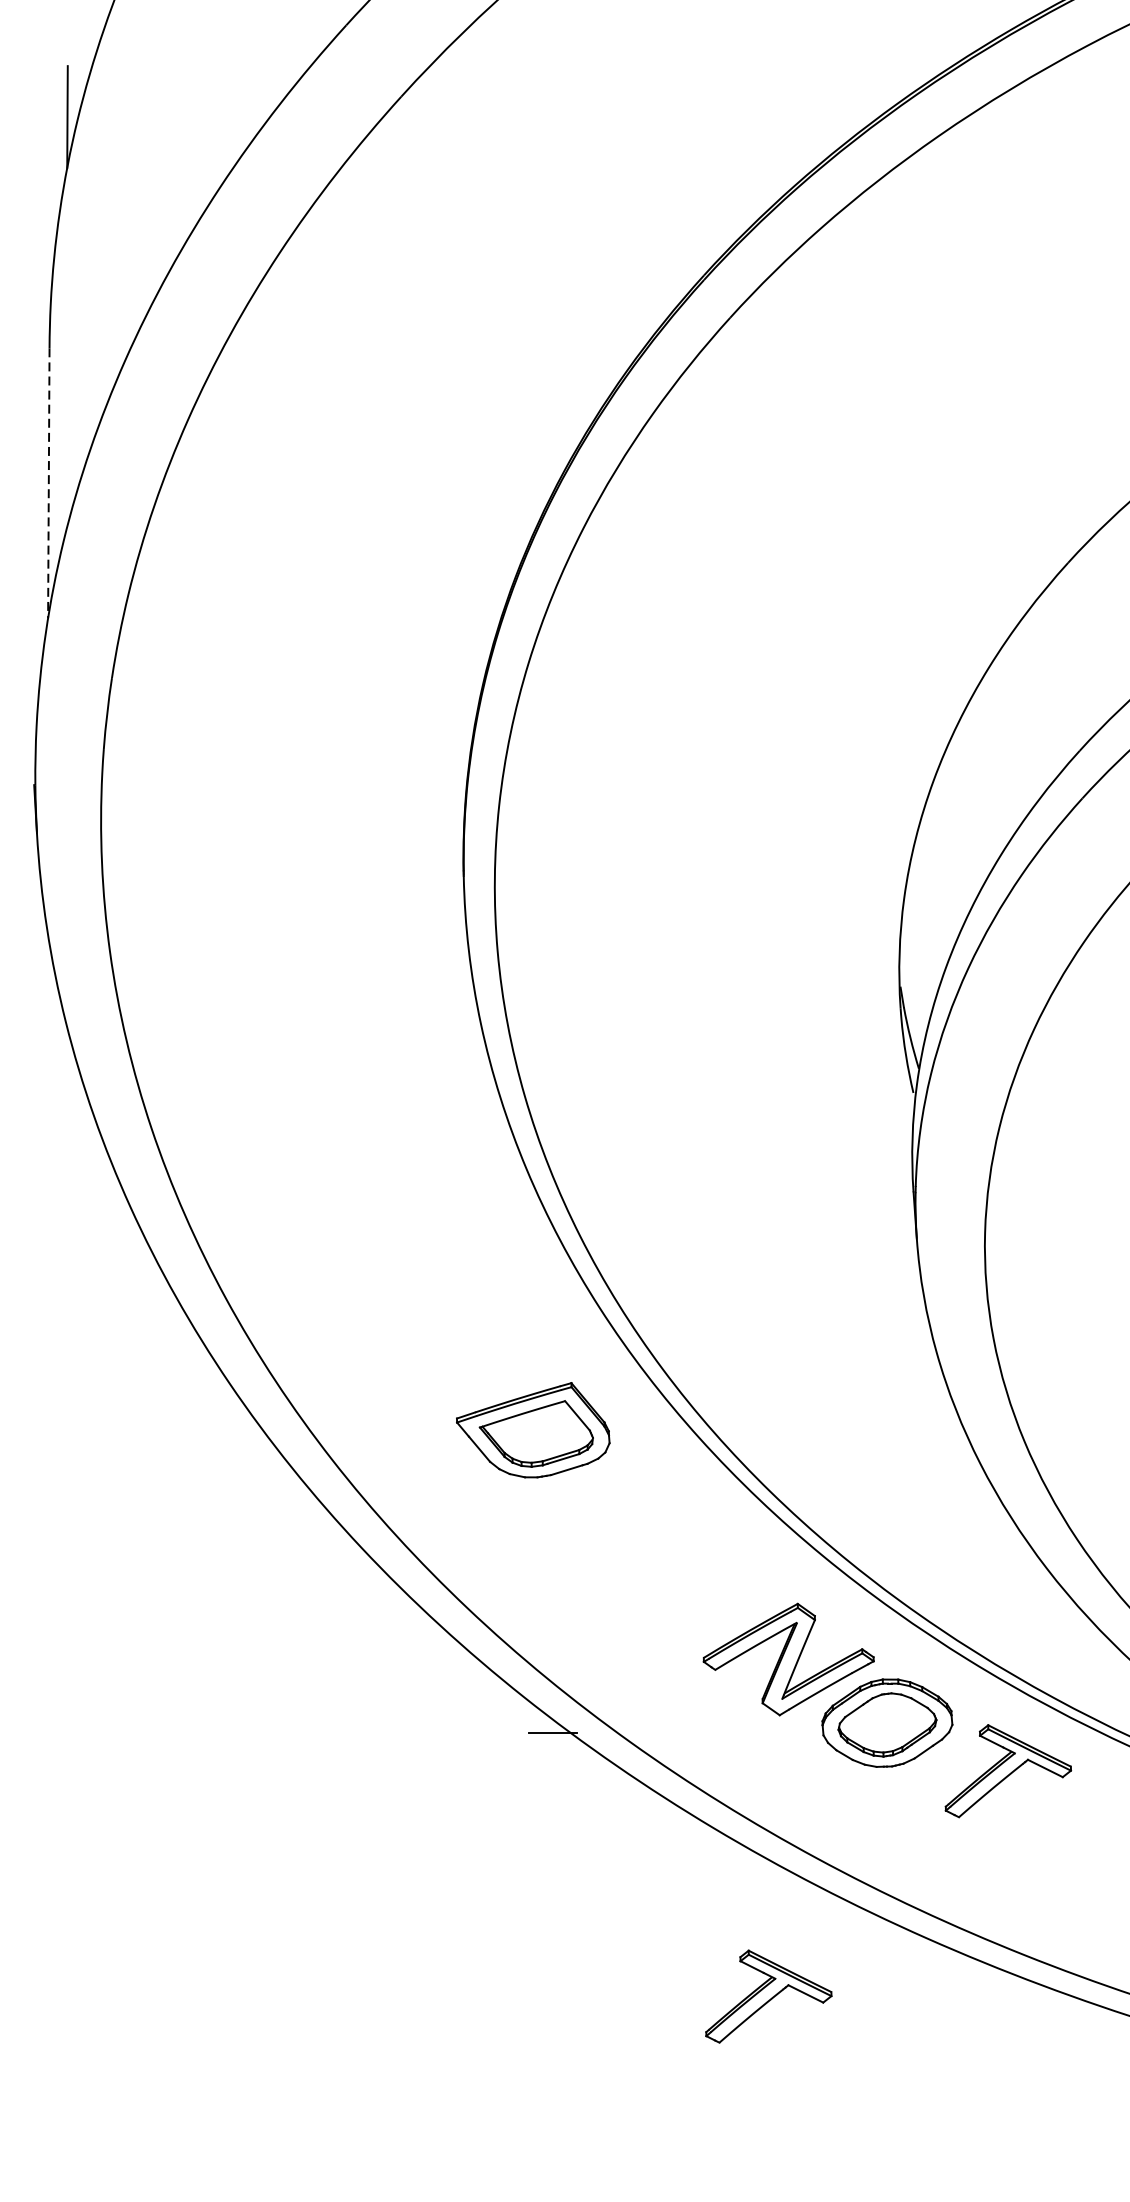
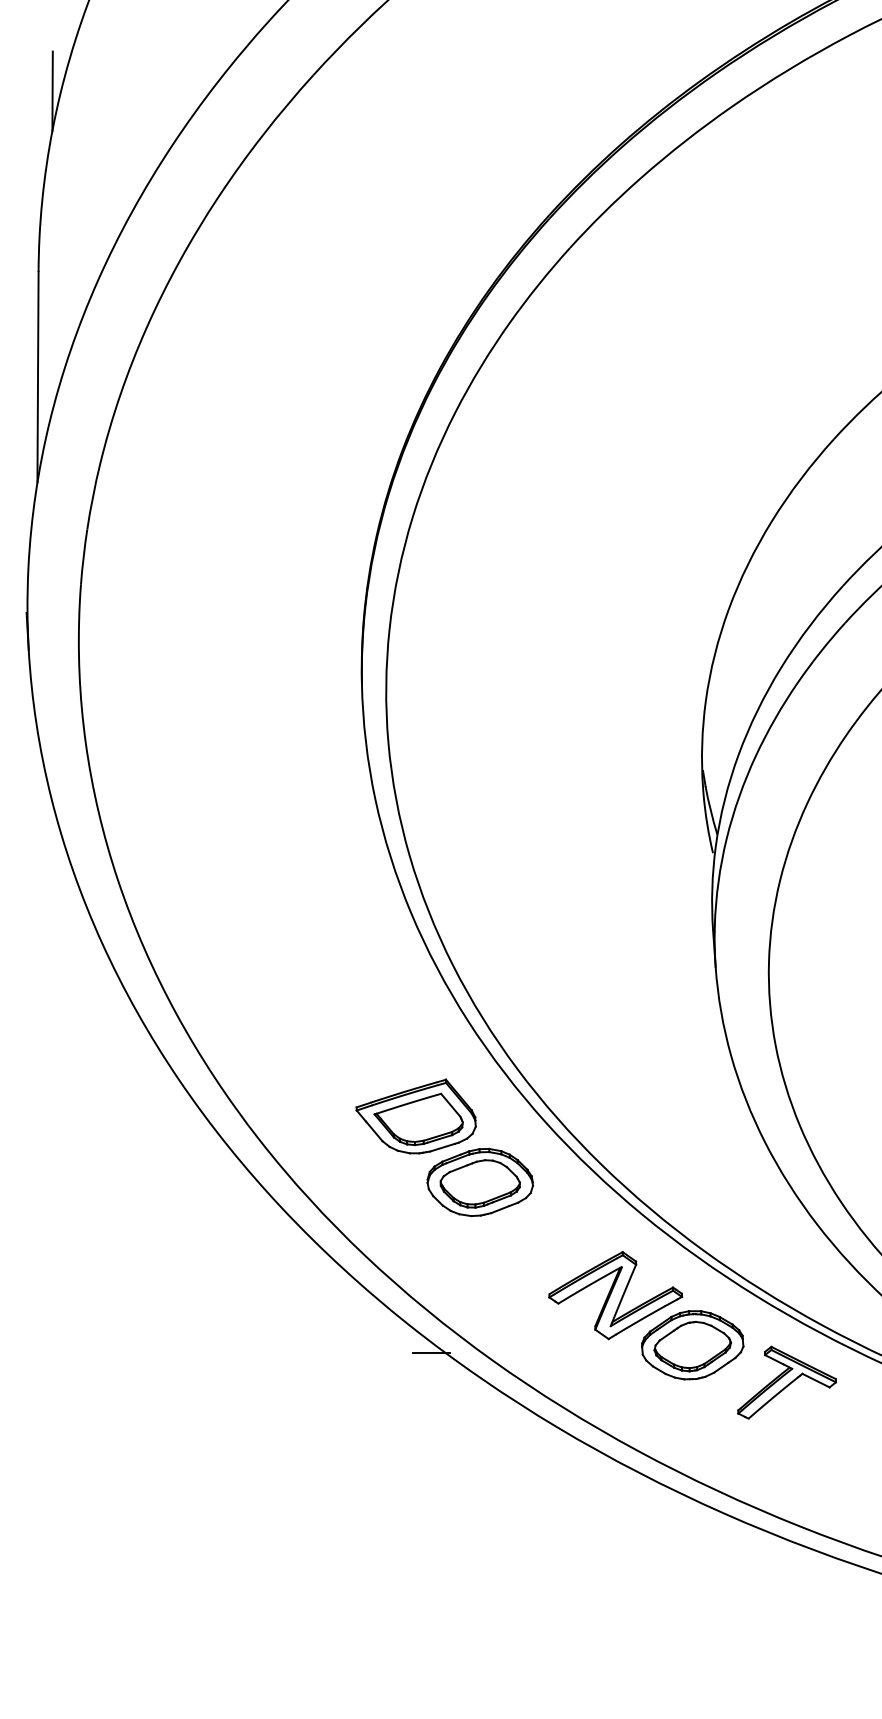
line: (49, 483) -> (38, 377), dashed -> solid
part: (615, 1514) -> (480, 1182), added
part: (769, 1996) -> (600, 1558), removed

